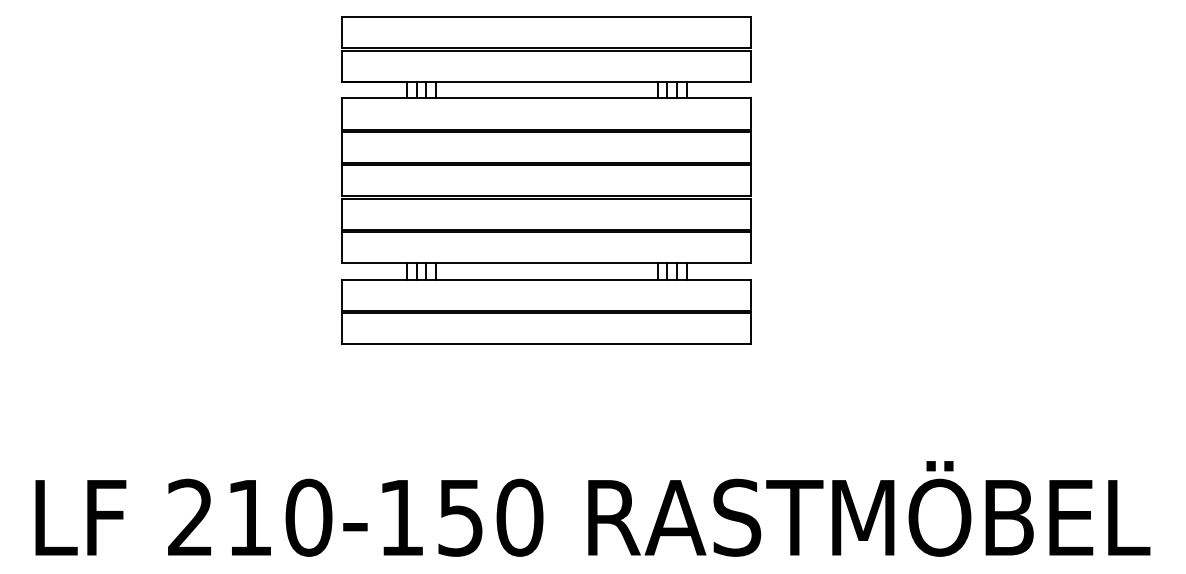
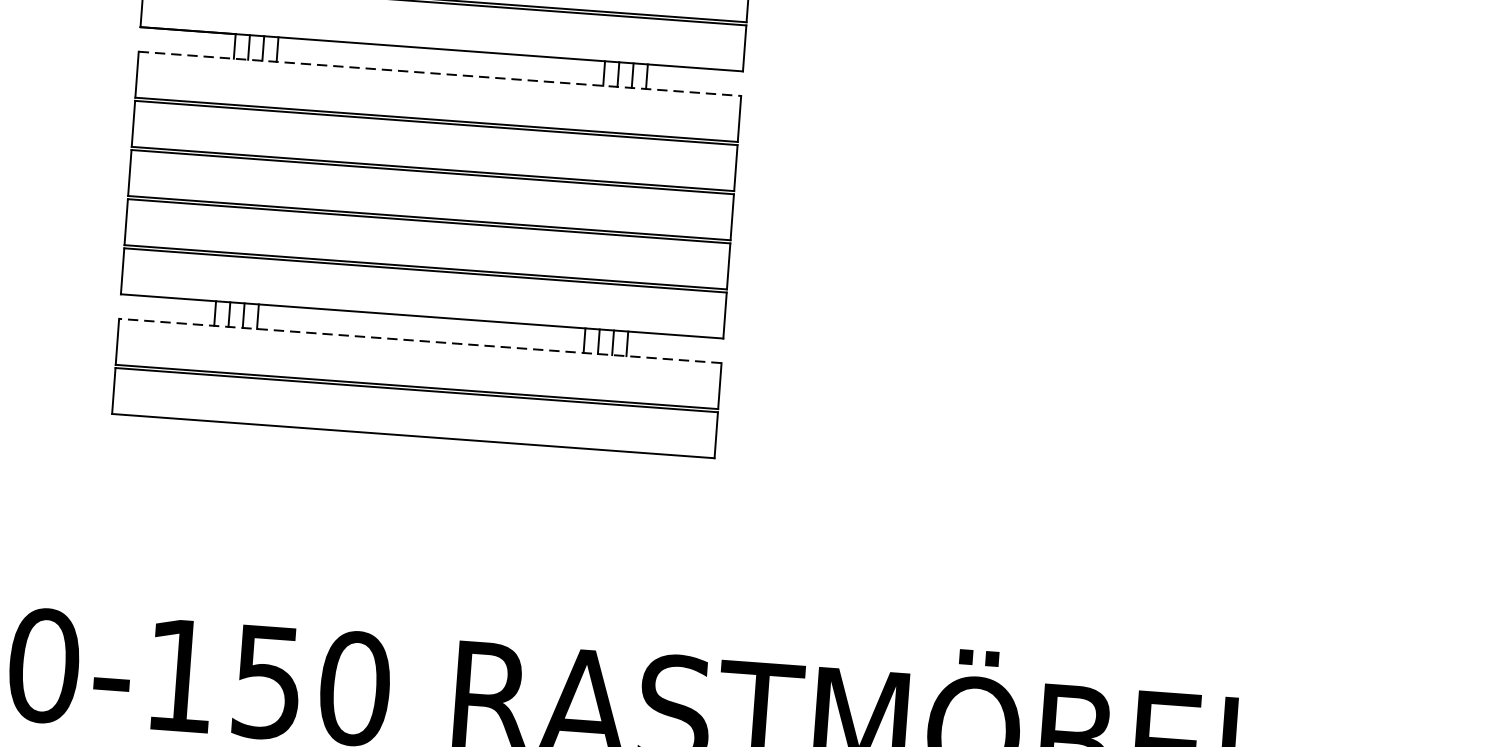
line: (547, 98) -> (440, 73), solid -> dashed
line: (546, 279) -> (419, 340), solid -> dashed

